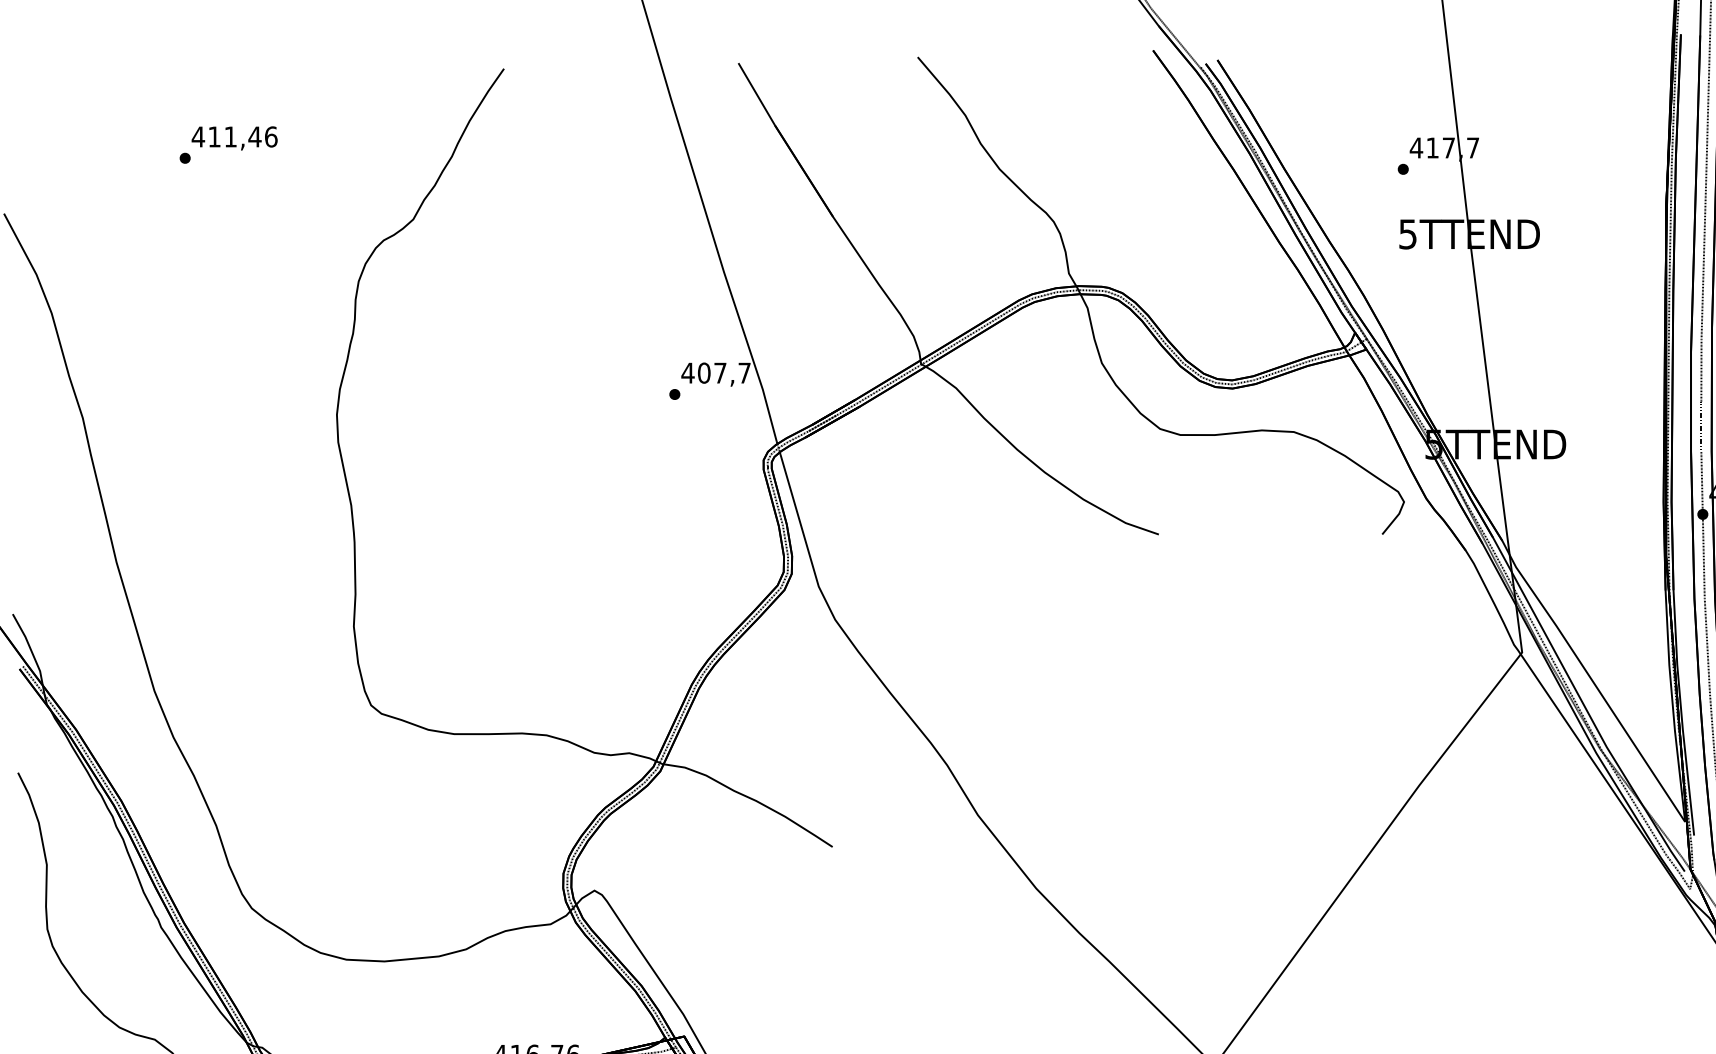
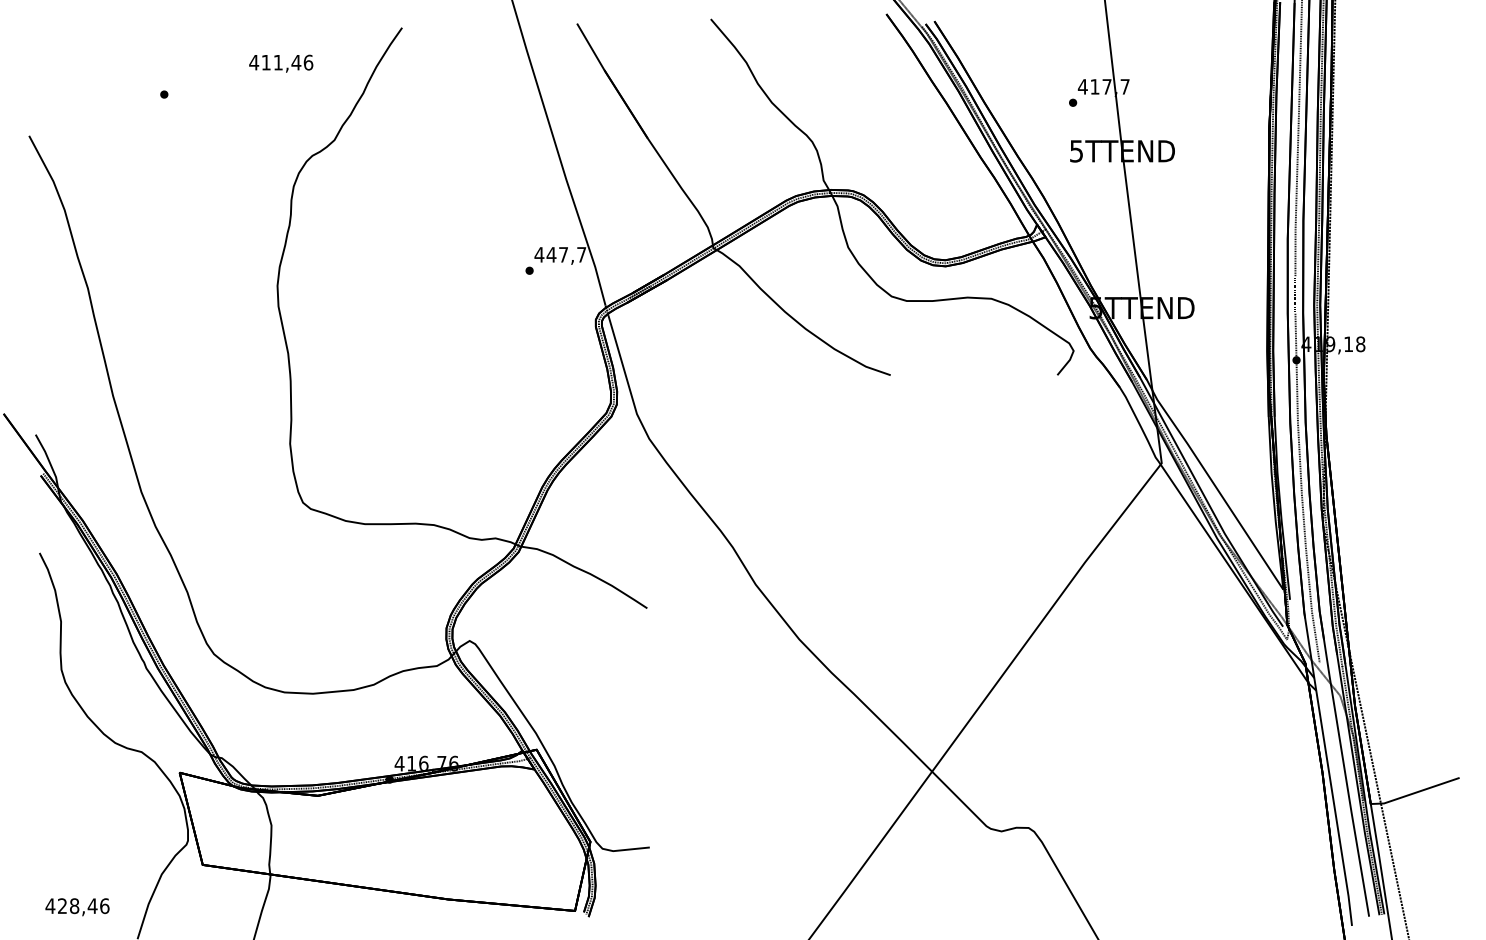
text: (235, 138) -> (281, 63), moved
text: (704, 372) -> (551, 254), 407,7 -> 447,7

